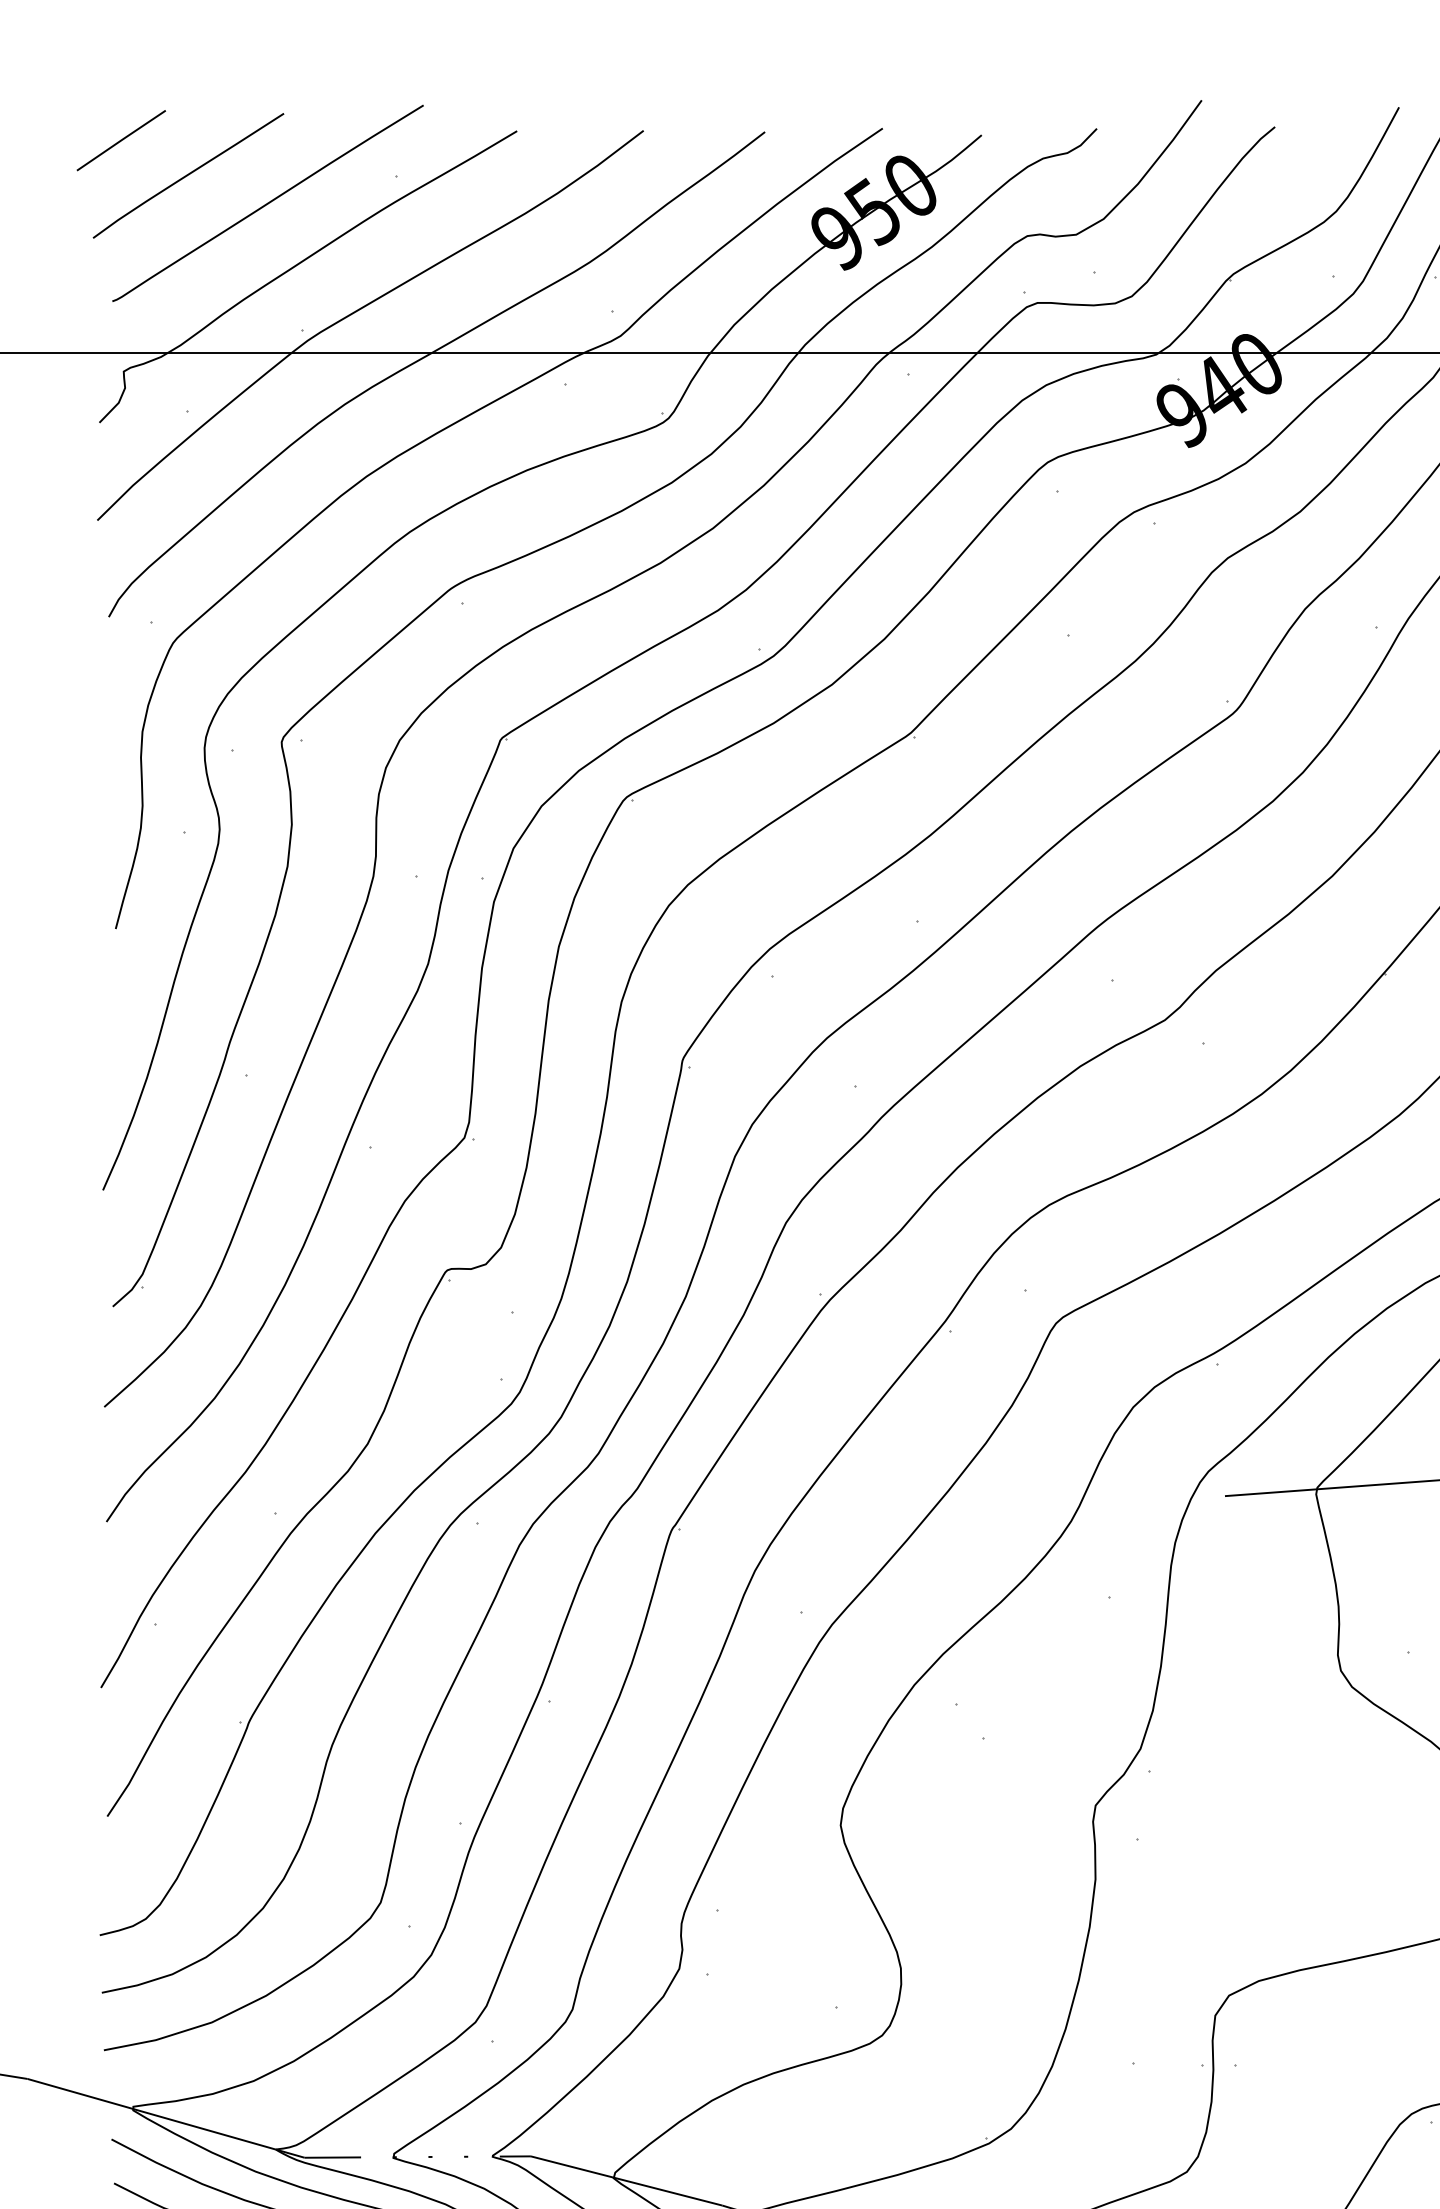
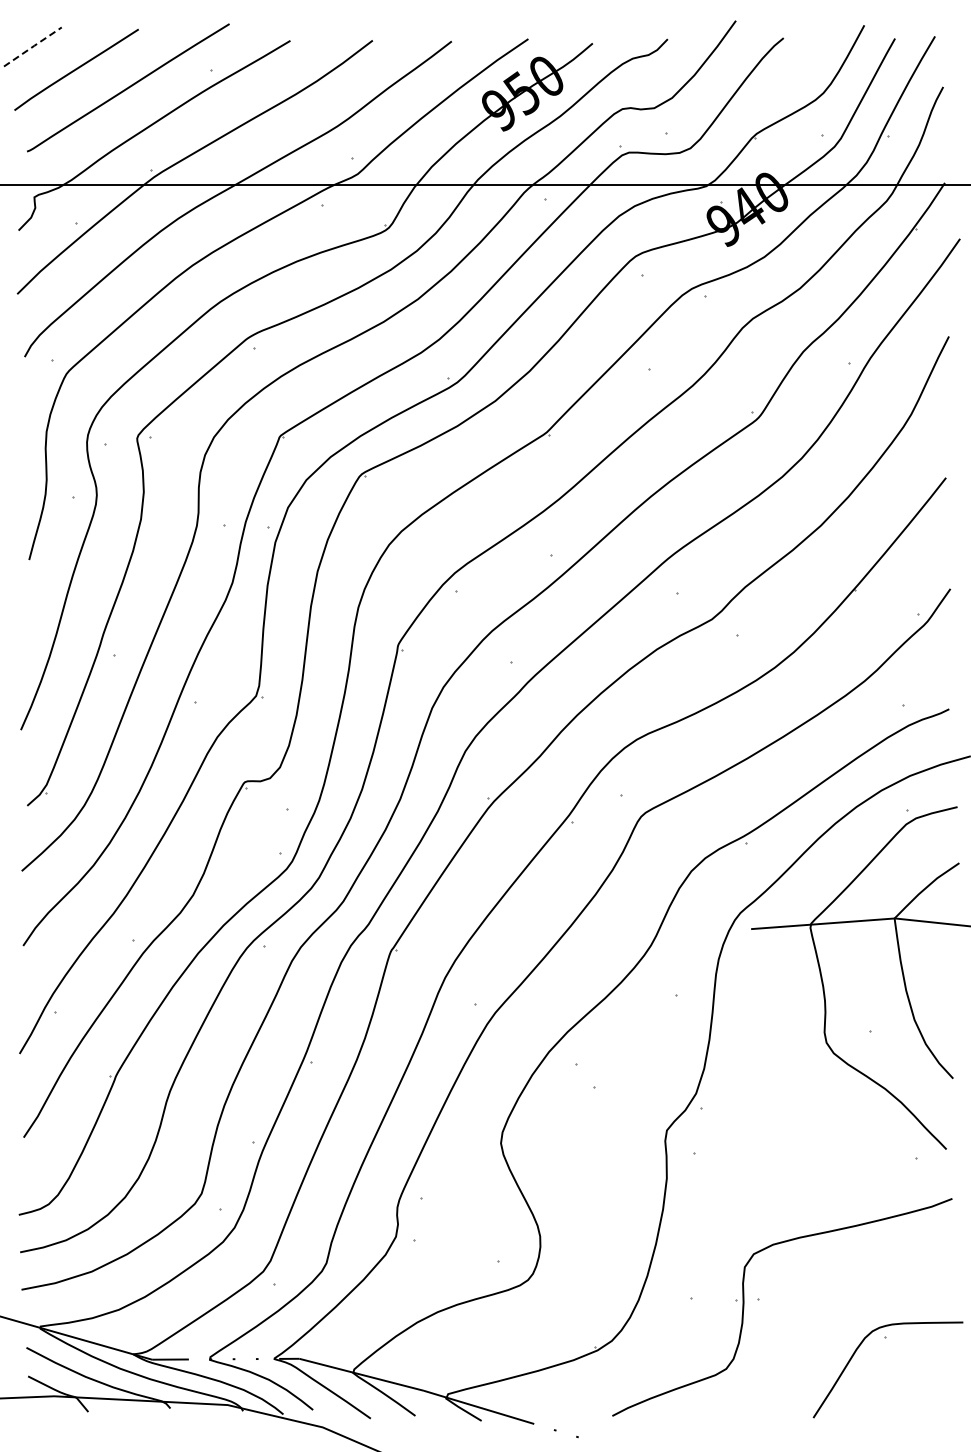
line: (122, 139) -> (33, 46), solid -> dashed

